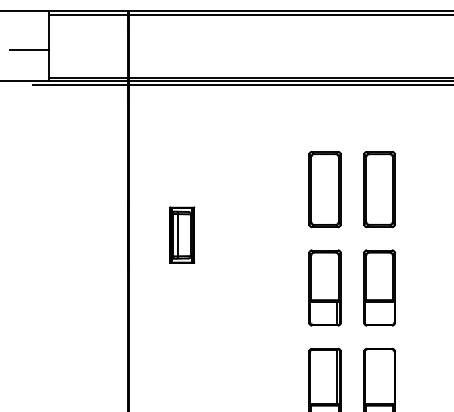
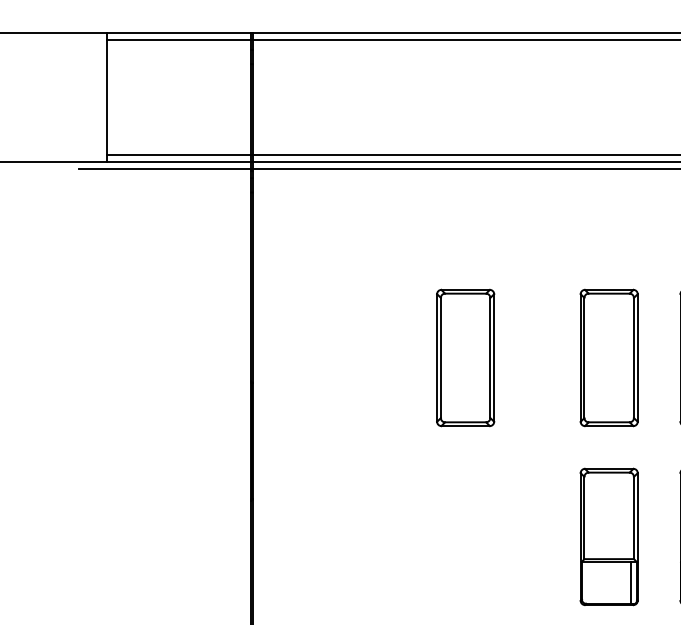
line: (28, 50) -> (70, 105), removed
part: (245, 189) -> (464, 357), added
part: (182, 234) -> (350, 439), removed

